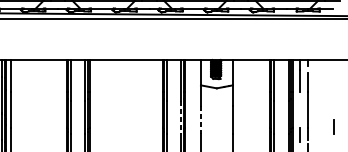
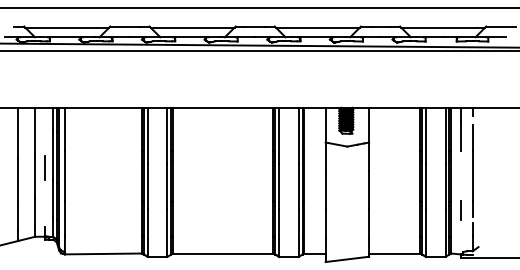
line: (181, 117) -> (298, 186), dashed -> solid
line: (200, 120) -> (325, 190), dashed -> solid
line: (333, 126) -> (507, 199), removed

